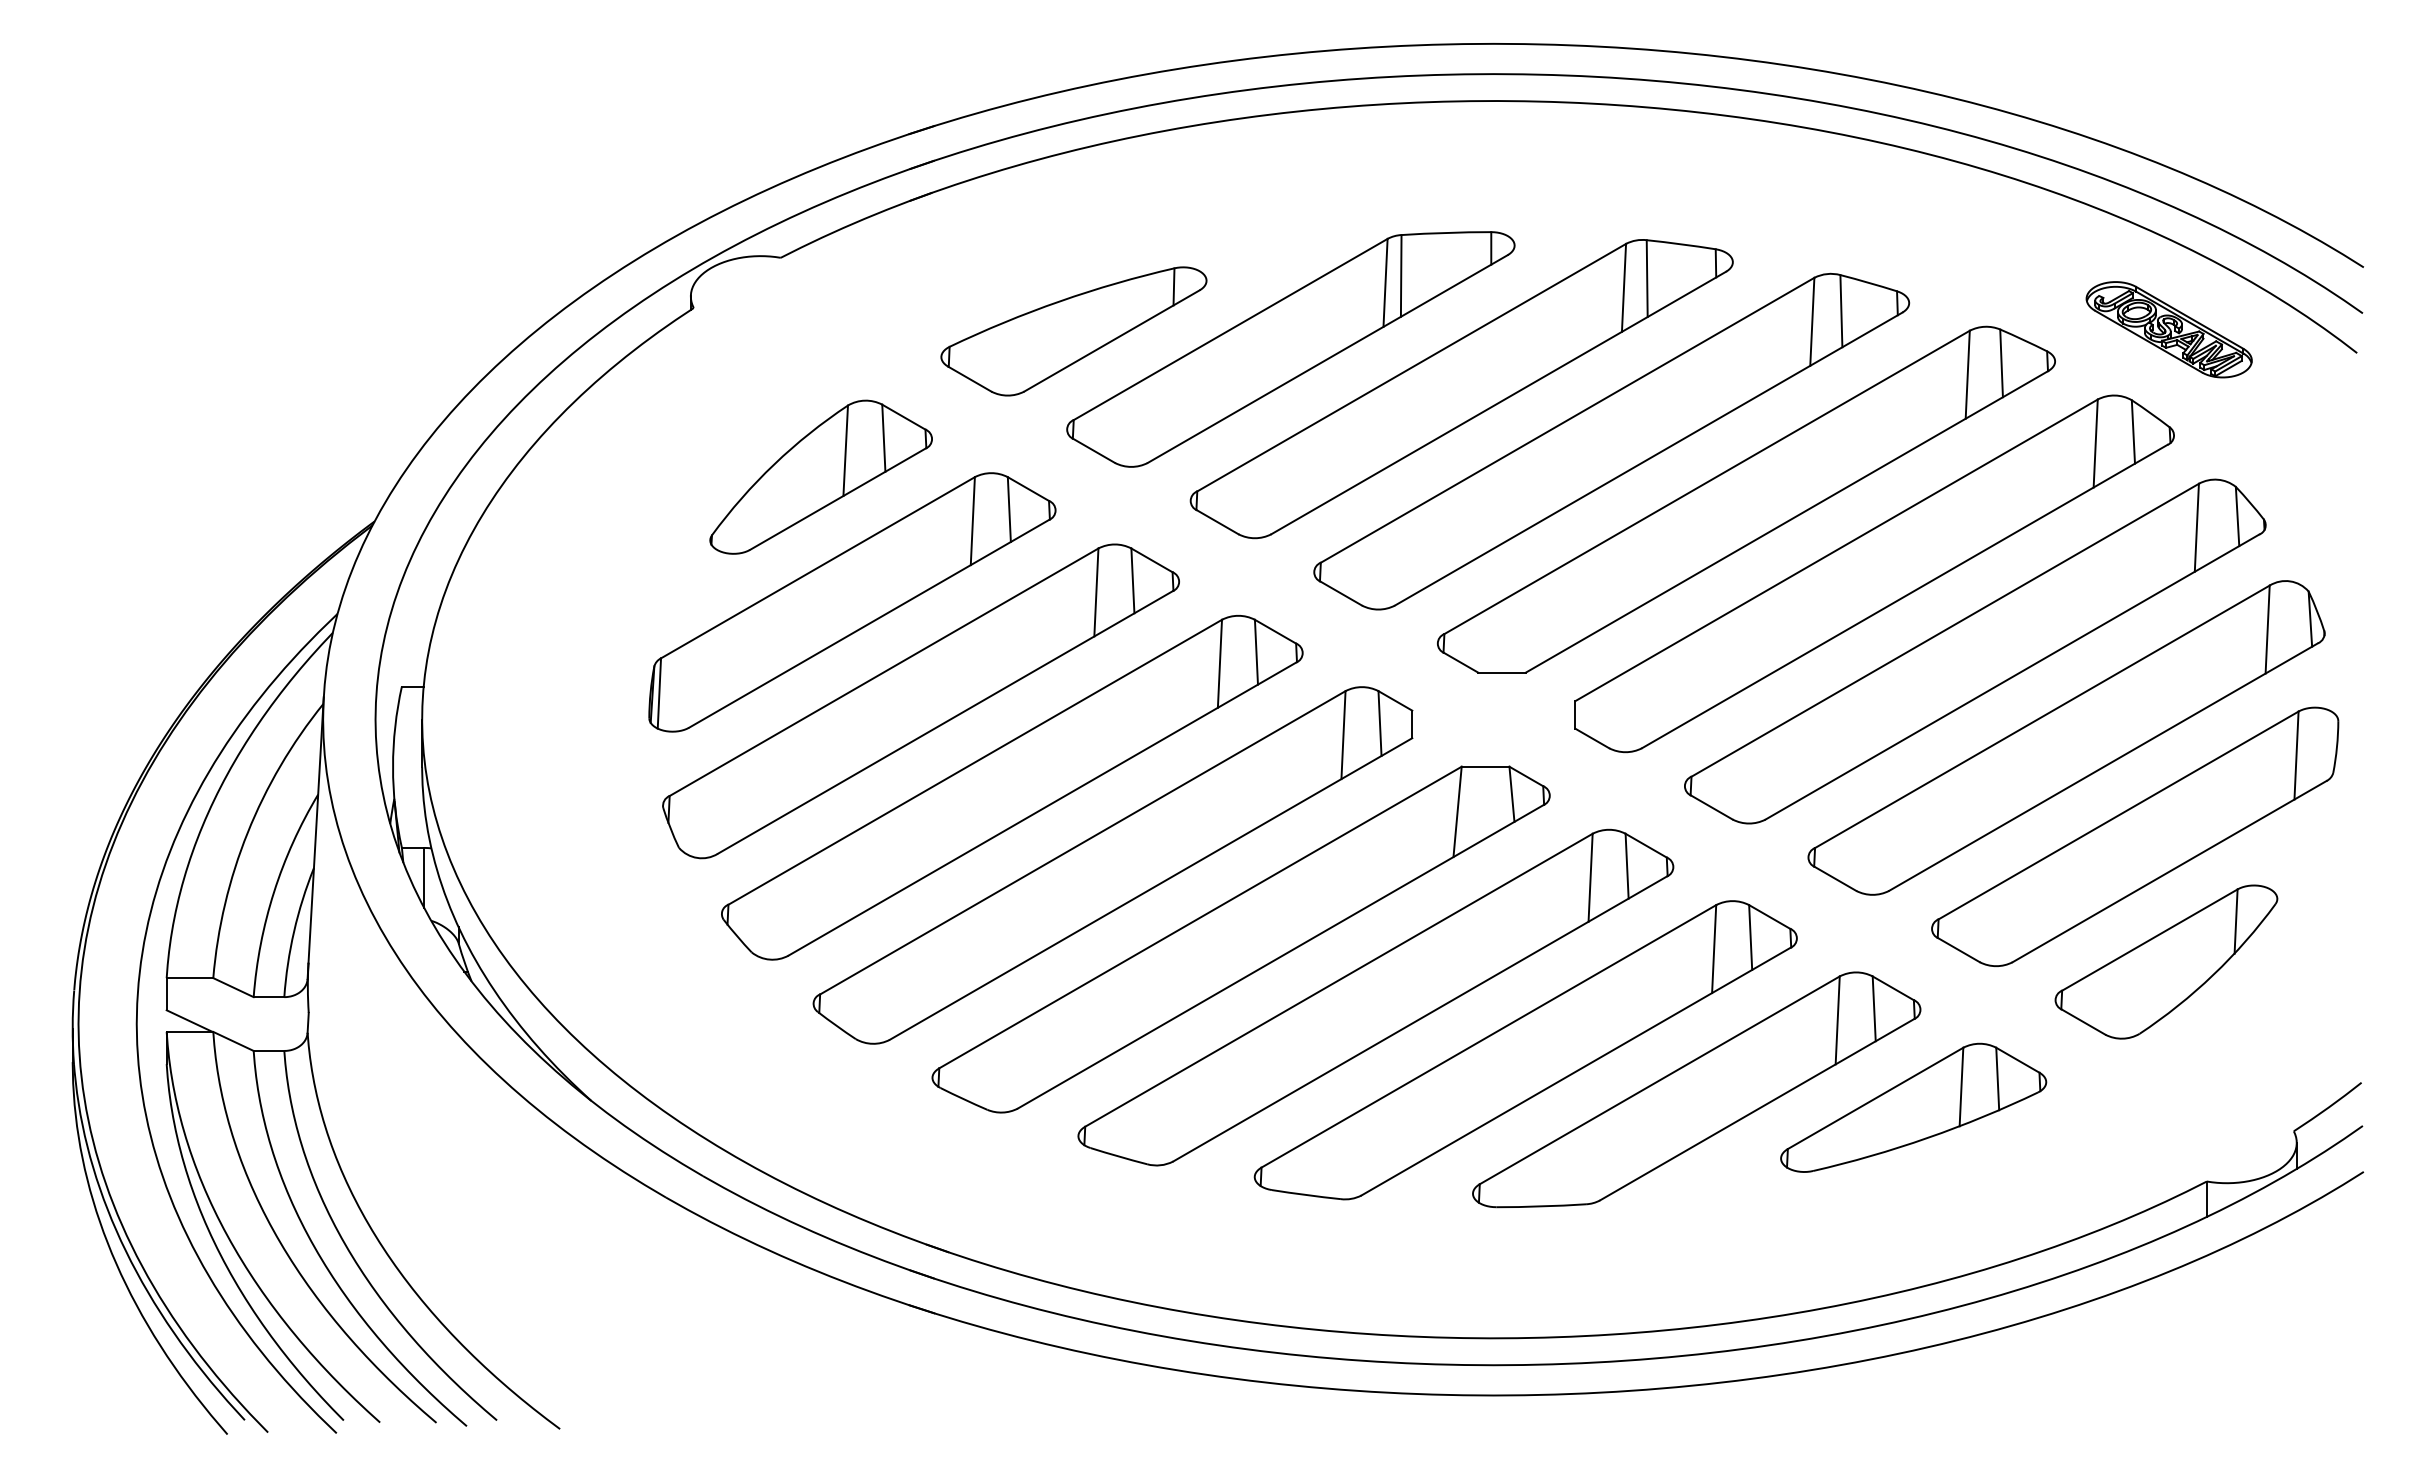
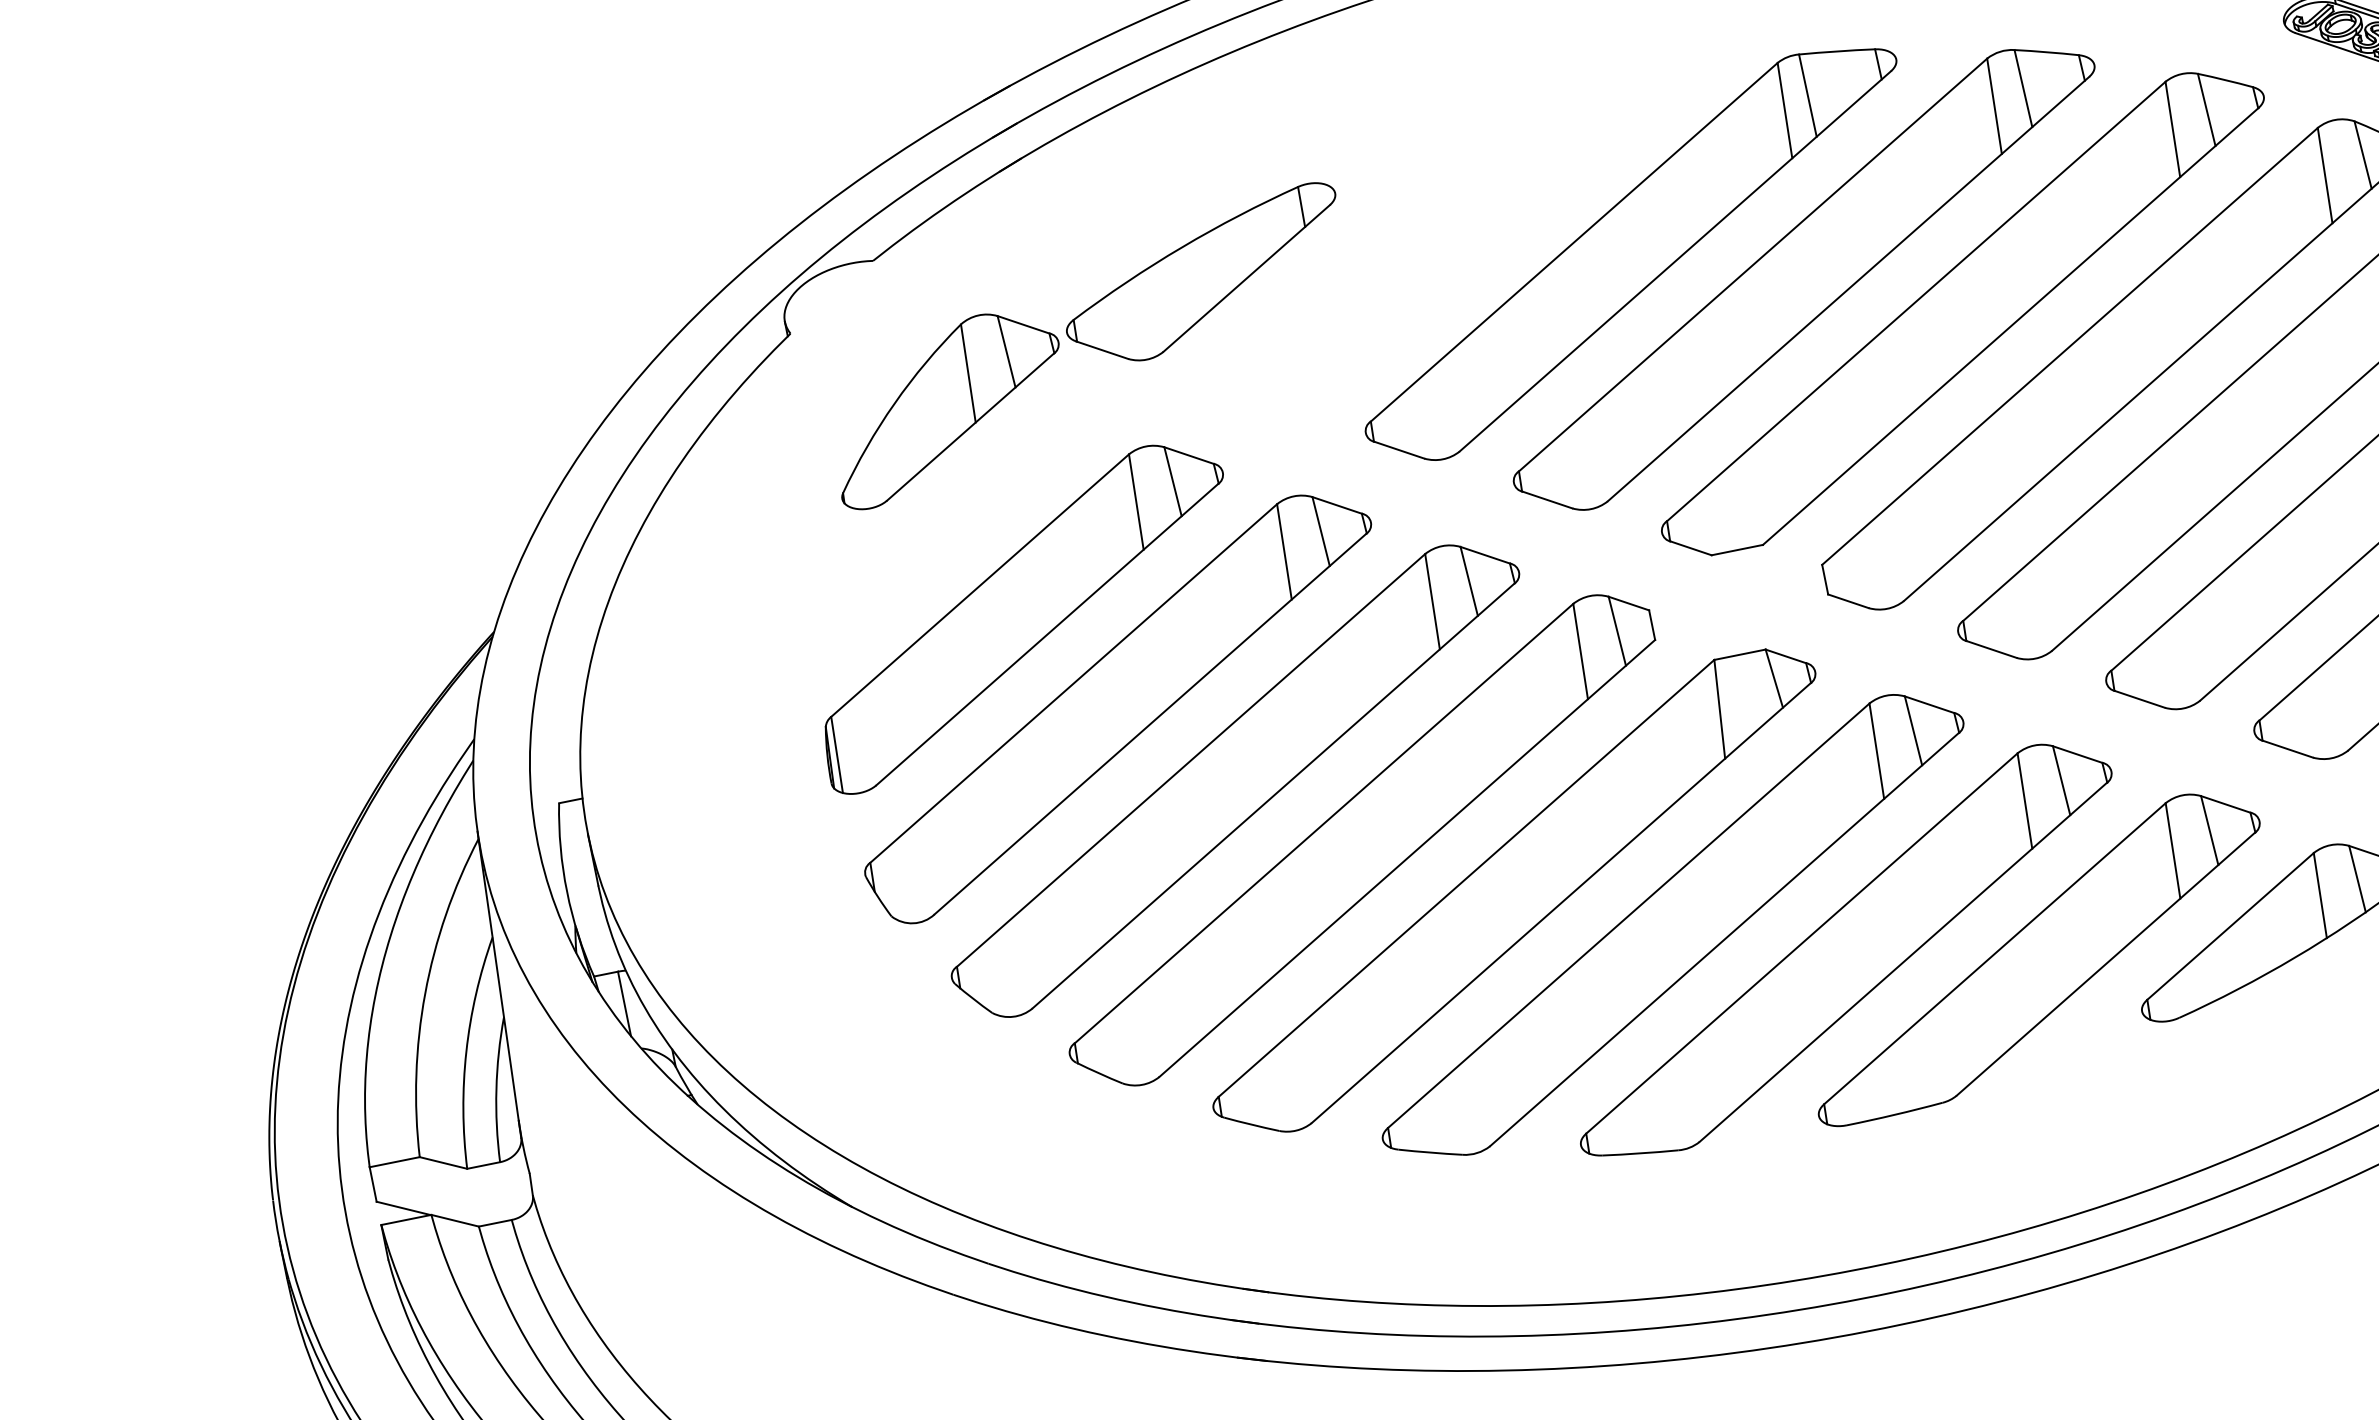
part: (1290, 349) -> (1440, 248), removed
part: (820, 476) -> (946, 406), moved

